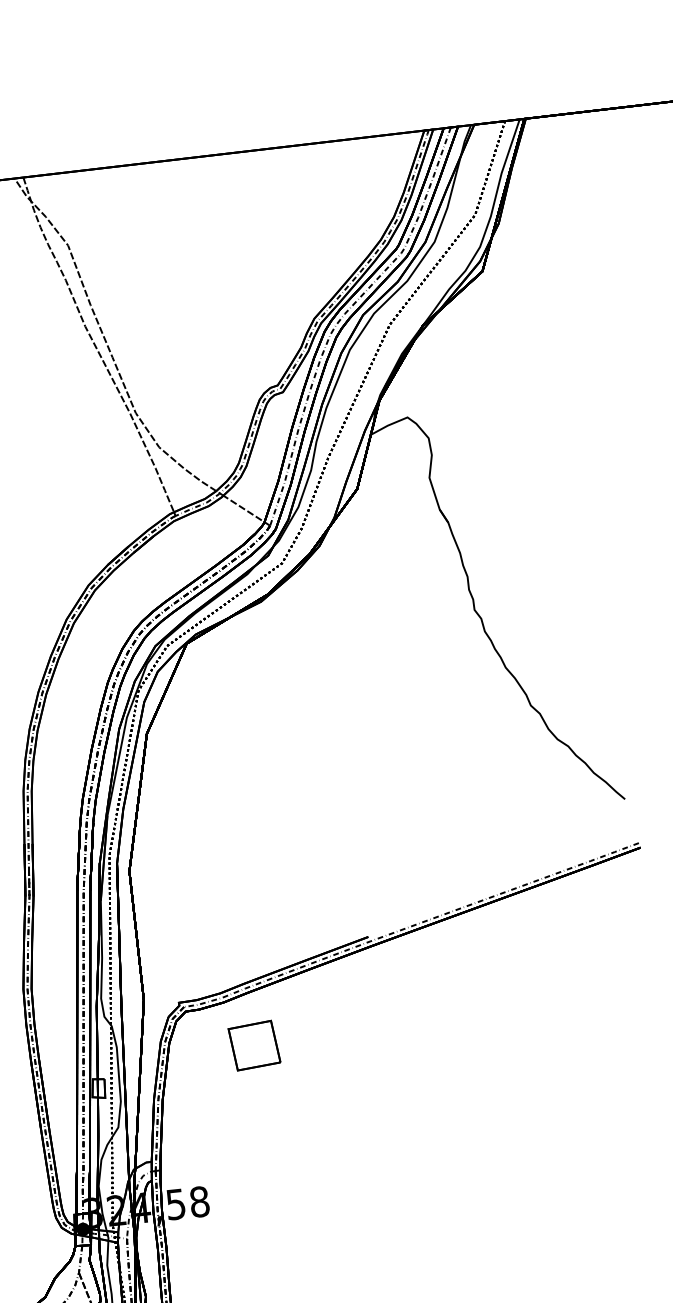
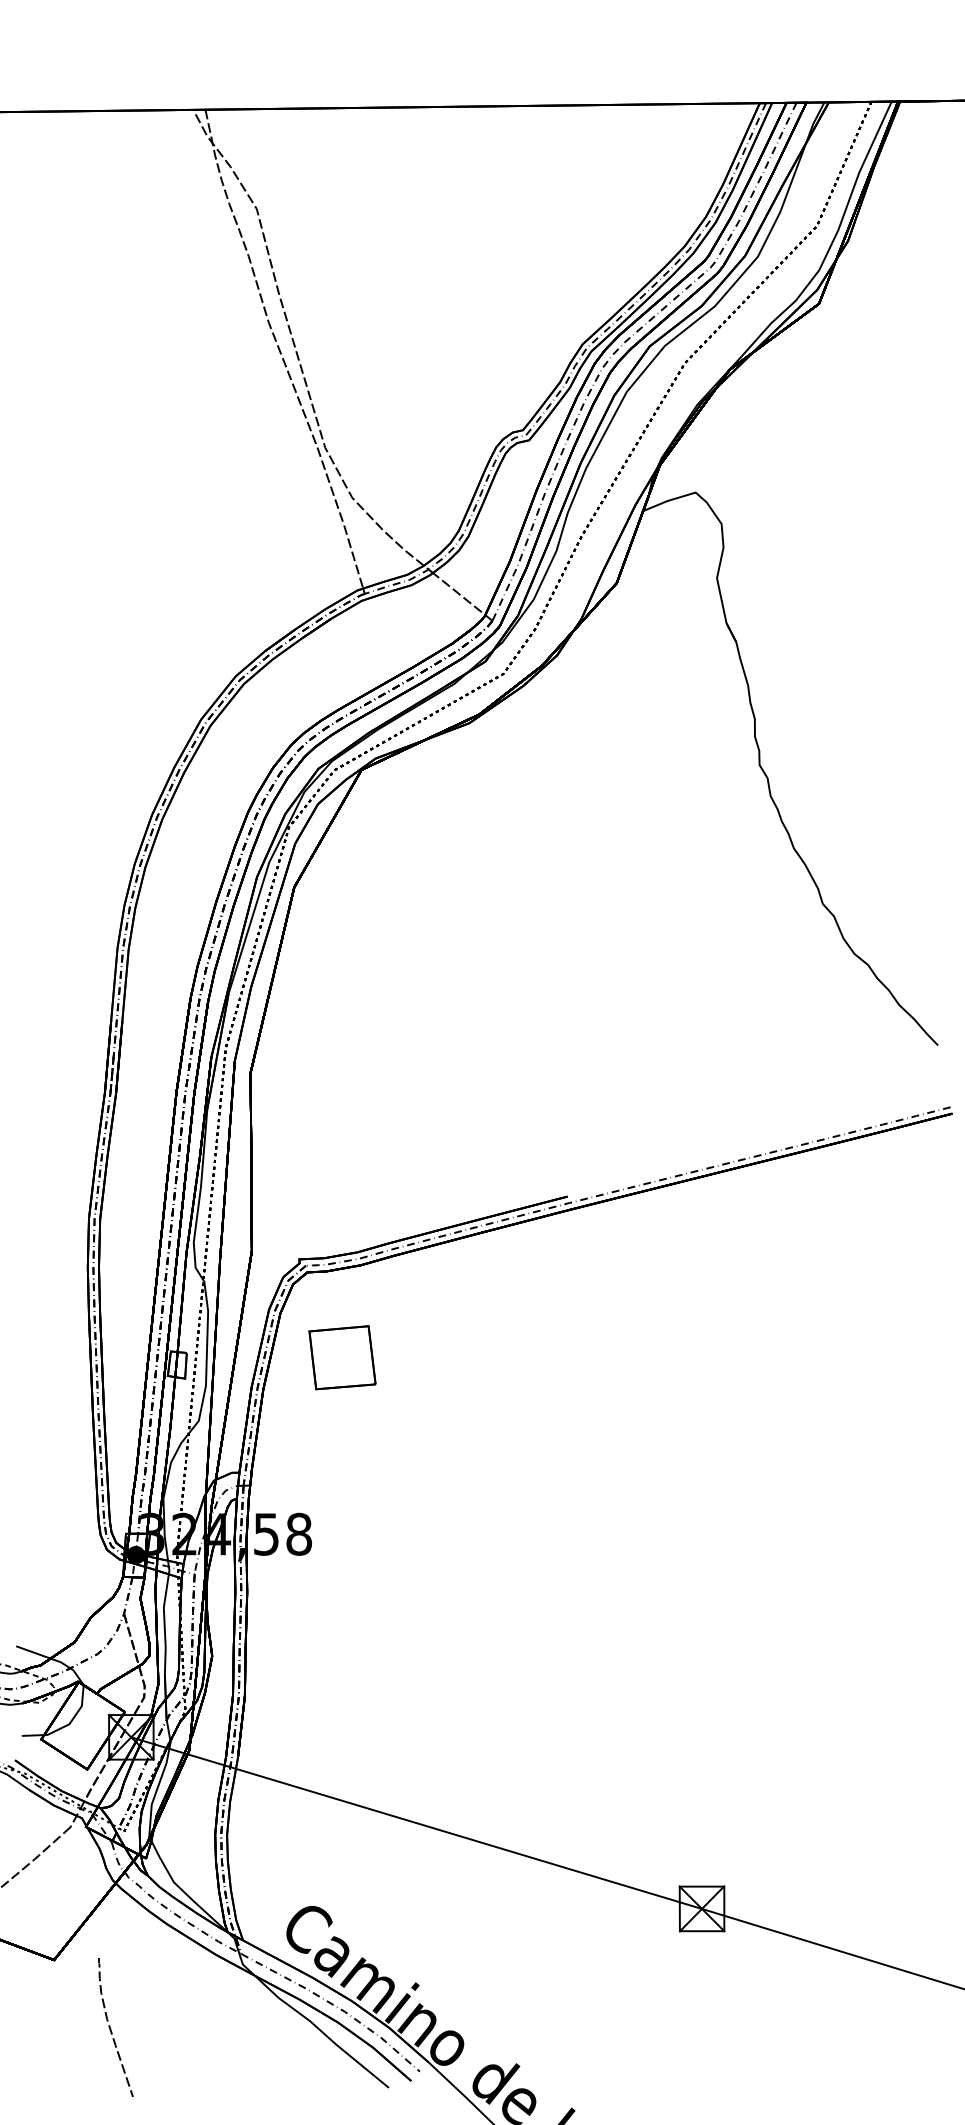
part: (254, 1045) -> (342, 1357), moved

